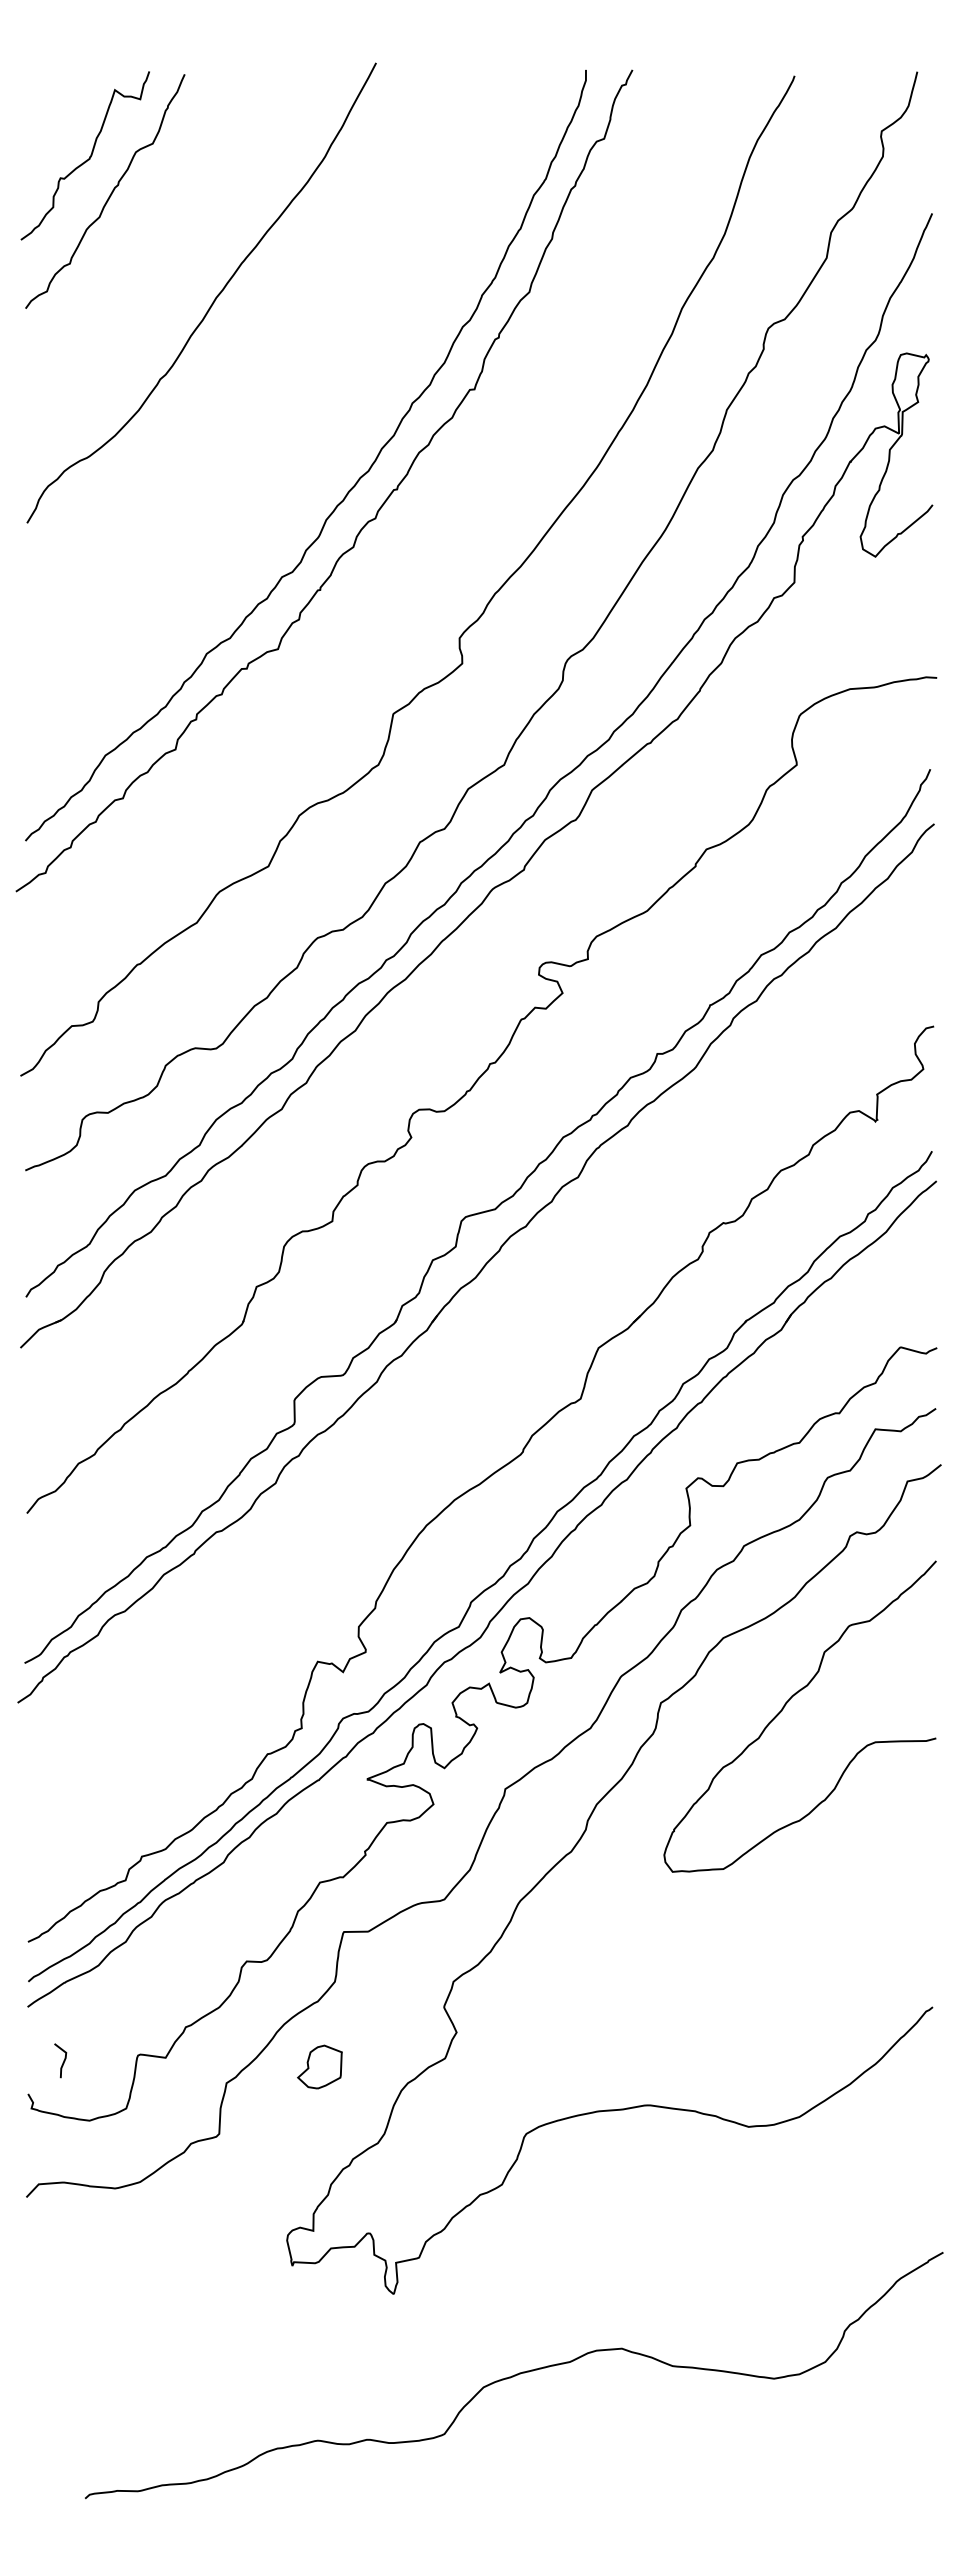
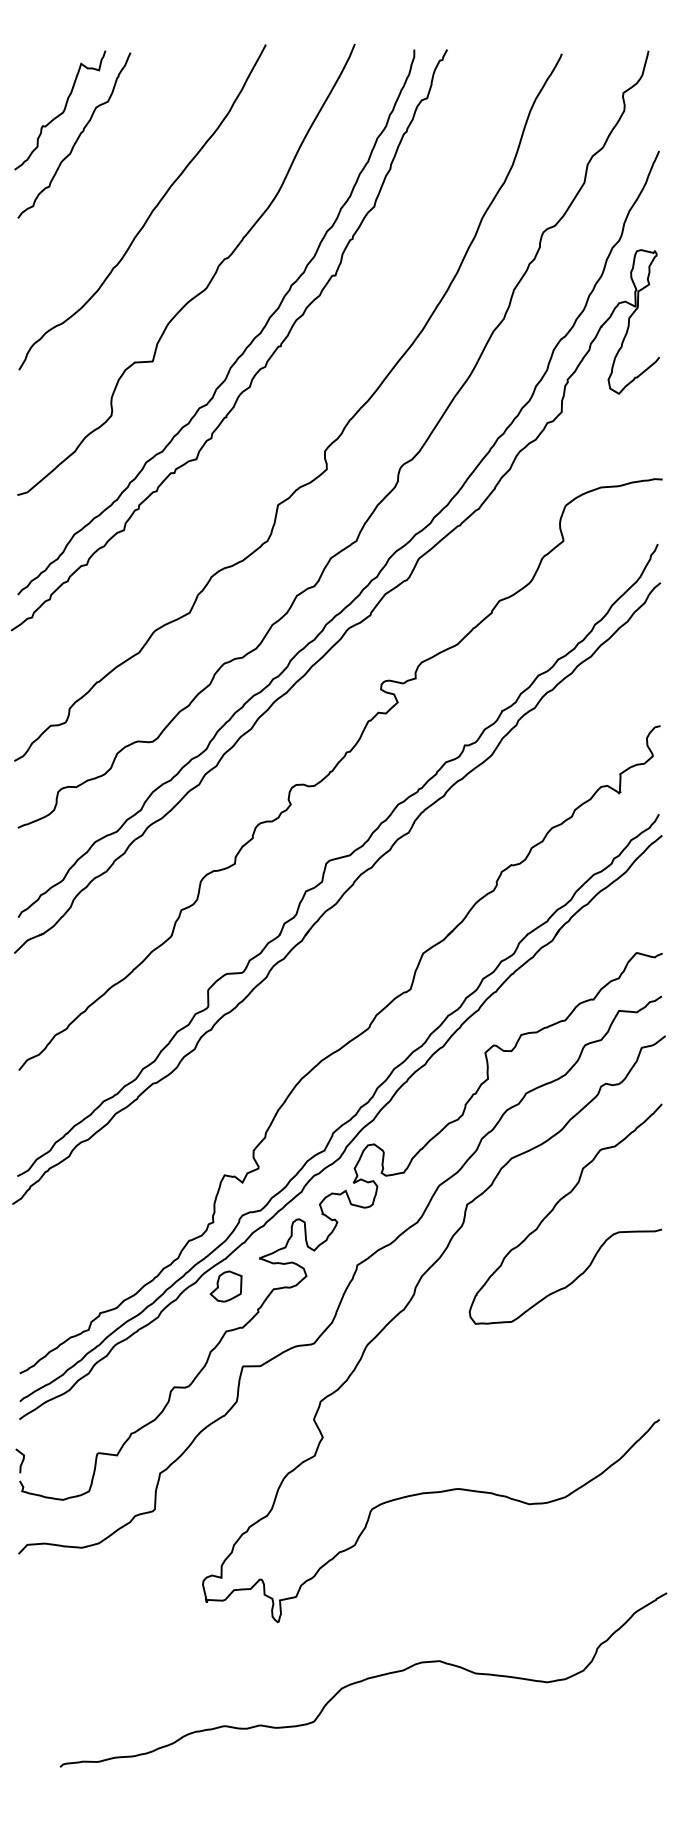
curve: (295, 399) -> (208, 282), added
line: (62, 2062) -> (21, 1462), moved
part: (319, 2066) -> (225, 1286), moved

